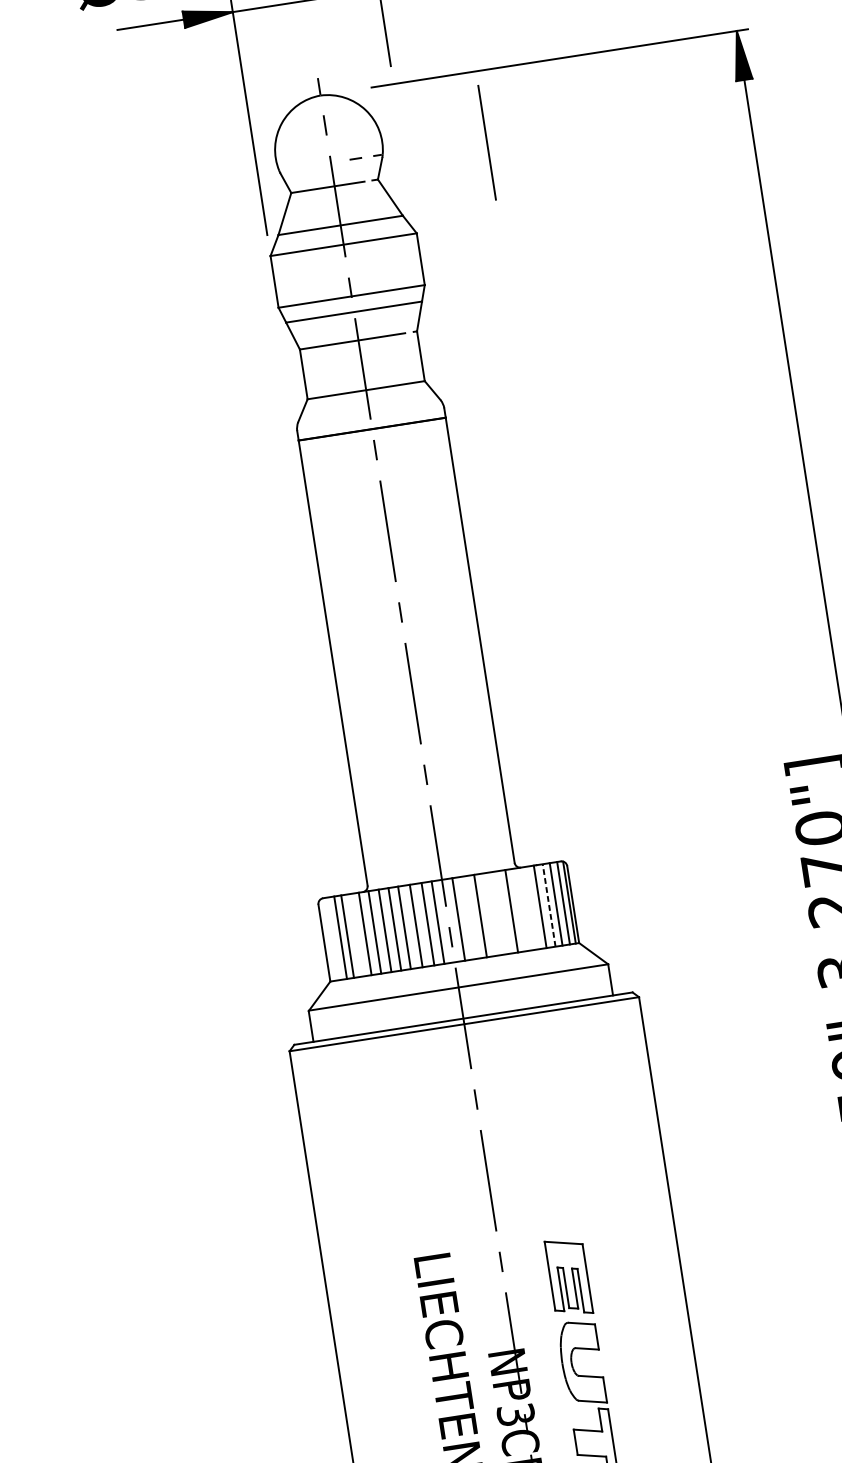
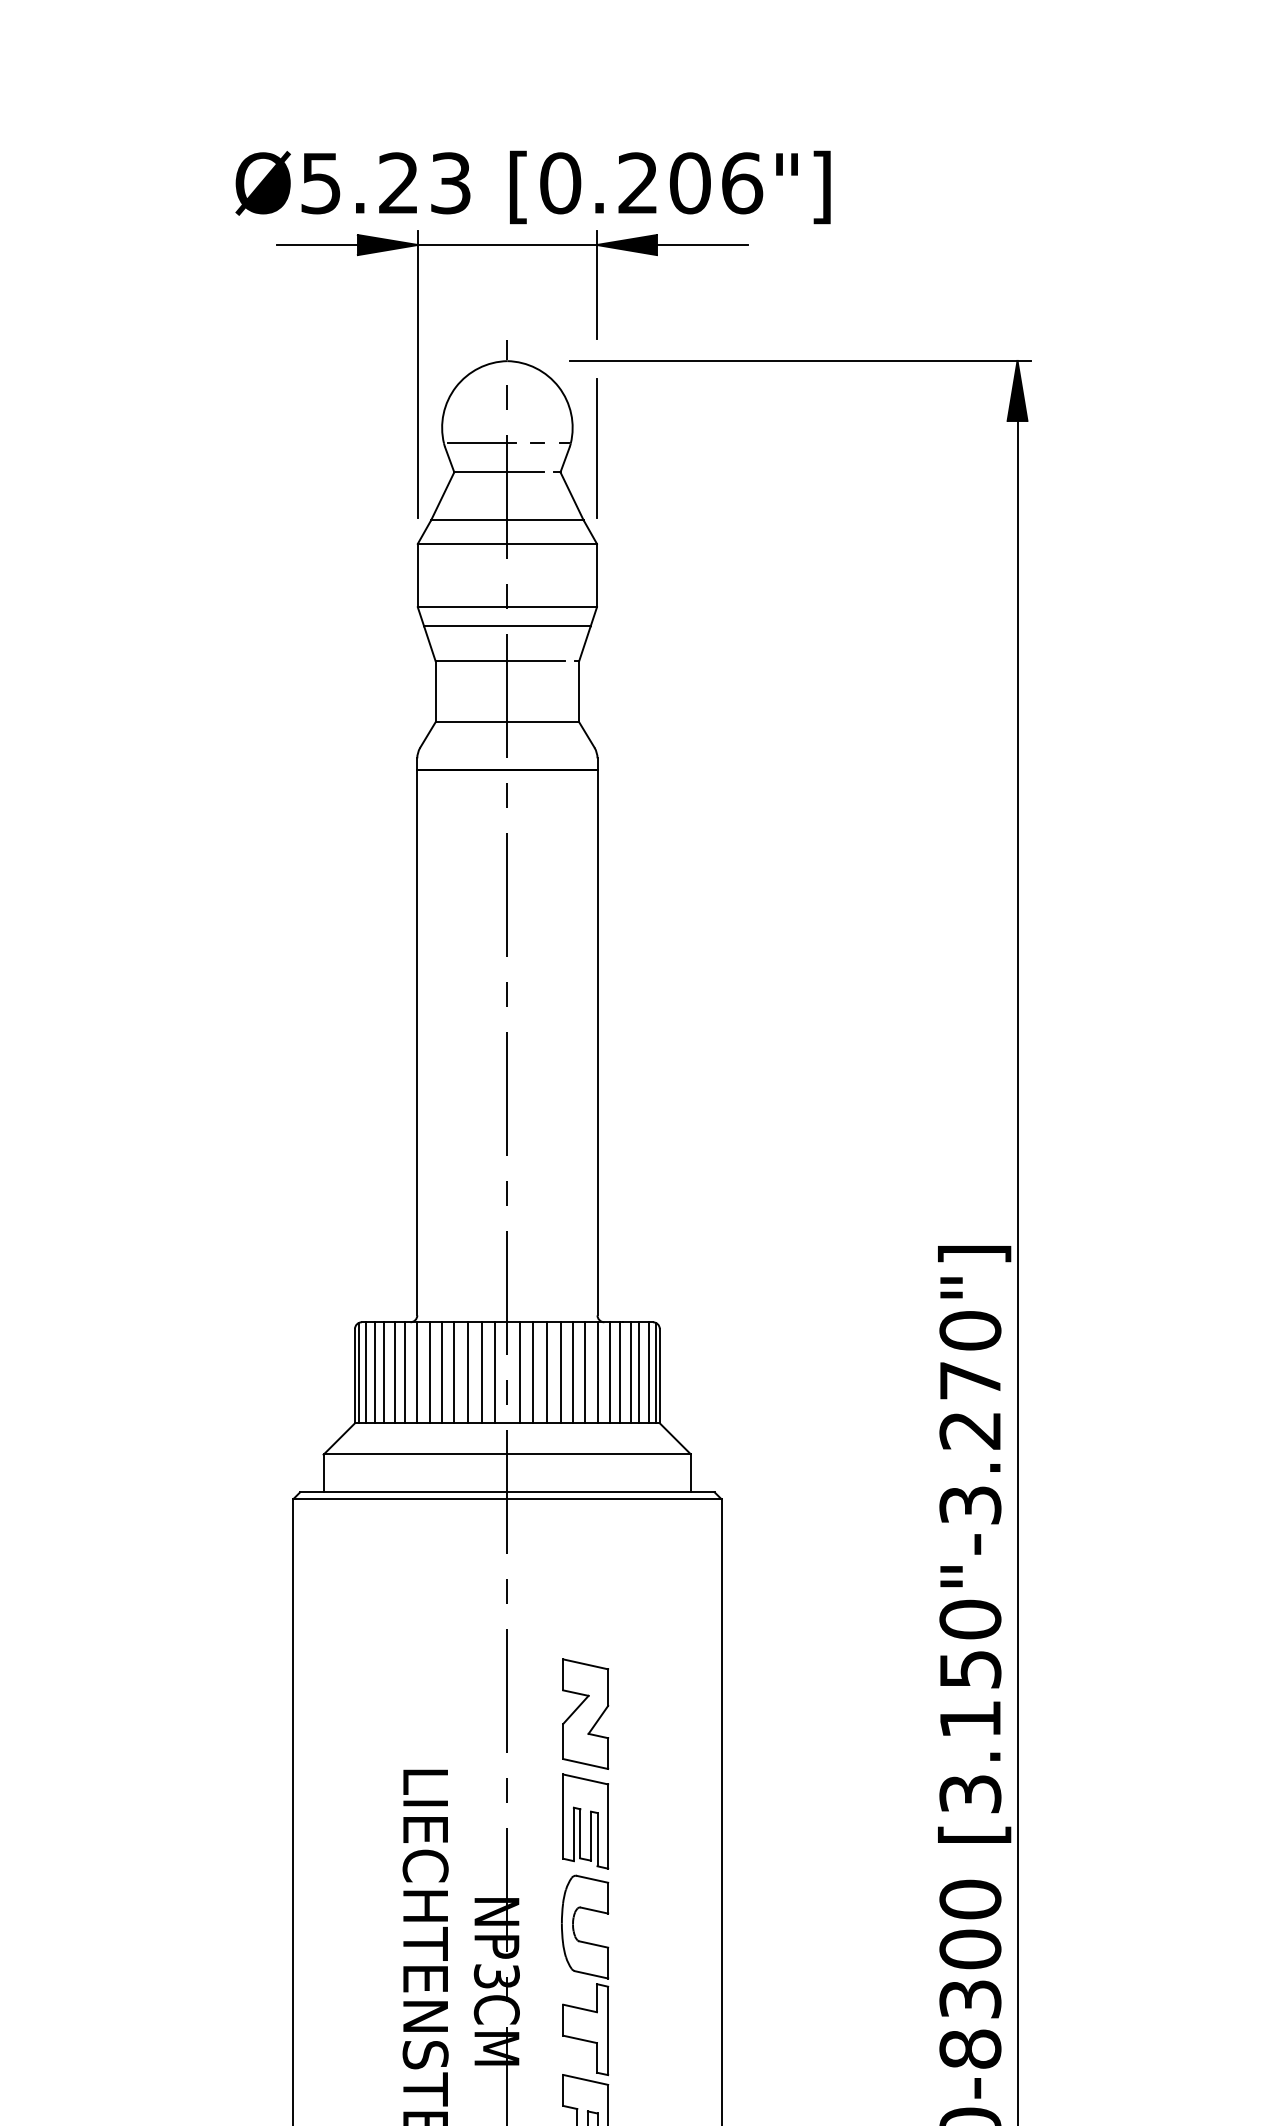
line: (486, 142) -> (596, 448), moved
line: (309, 166) -> (481, 443), added
line: (548, 905) -> (630, 1372), dashed -> solid
line: (531, 907) -> (609, 1372), added
line: (521, 909) -> (597, 1372), added
line: (502, 912) -> (573, 1372), added
line: (492, 913) -> (561, 1372), added
line: (468, 917) -> (532, 1372), added
line: (356, 935) -> (394, 1372), added
line: (333, 938) -> (366, 1372), added
line: (327, 939) -> (359, 1372), added
part: (555, 1189) -> (585, 1713), added

